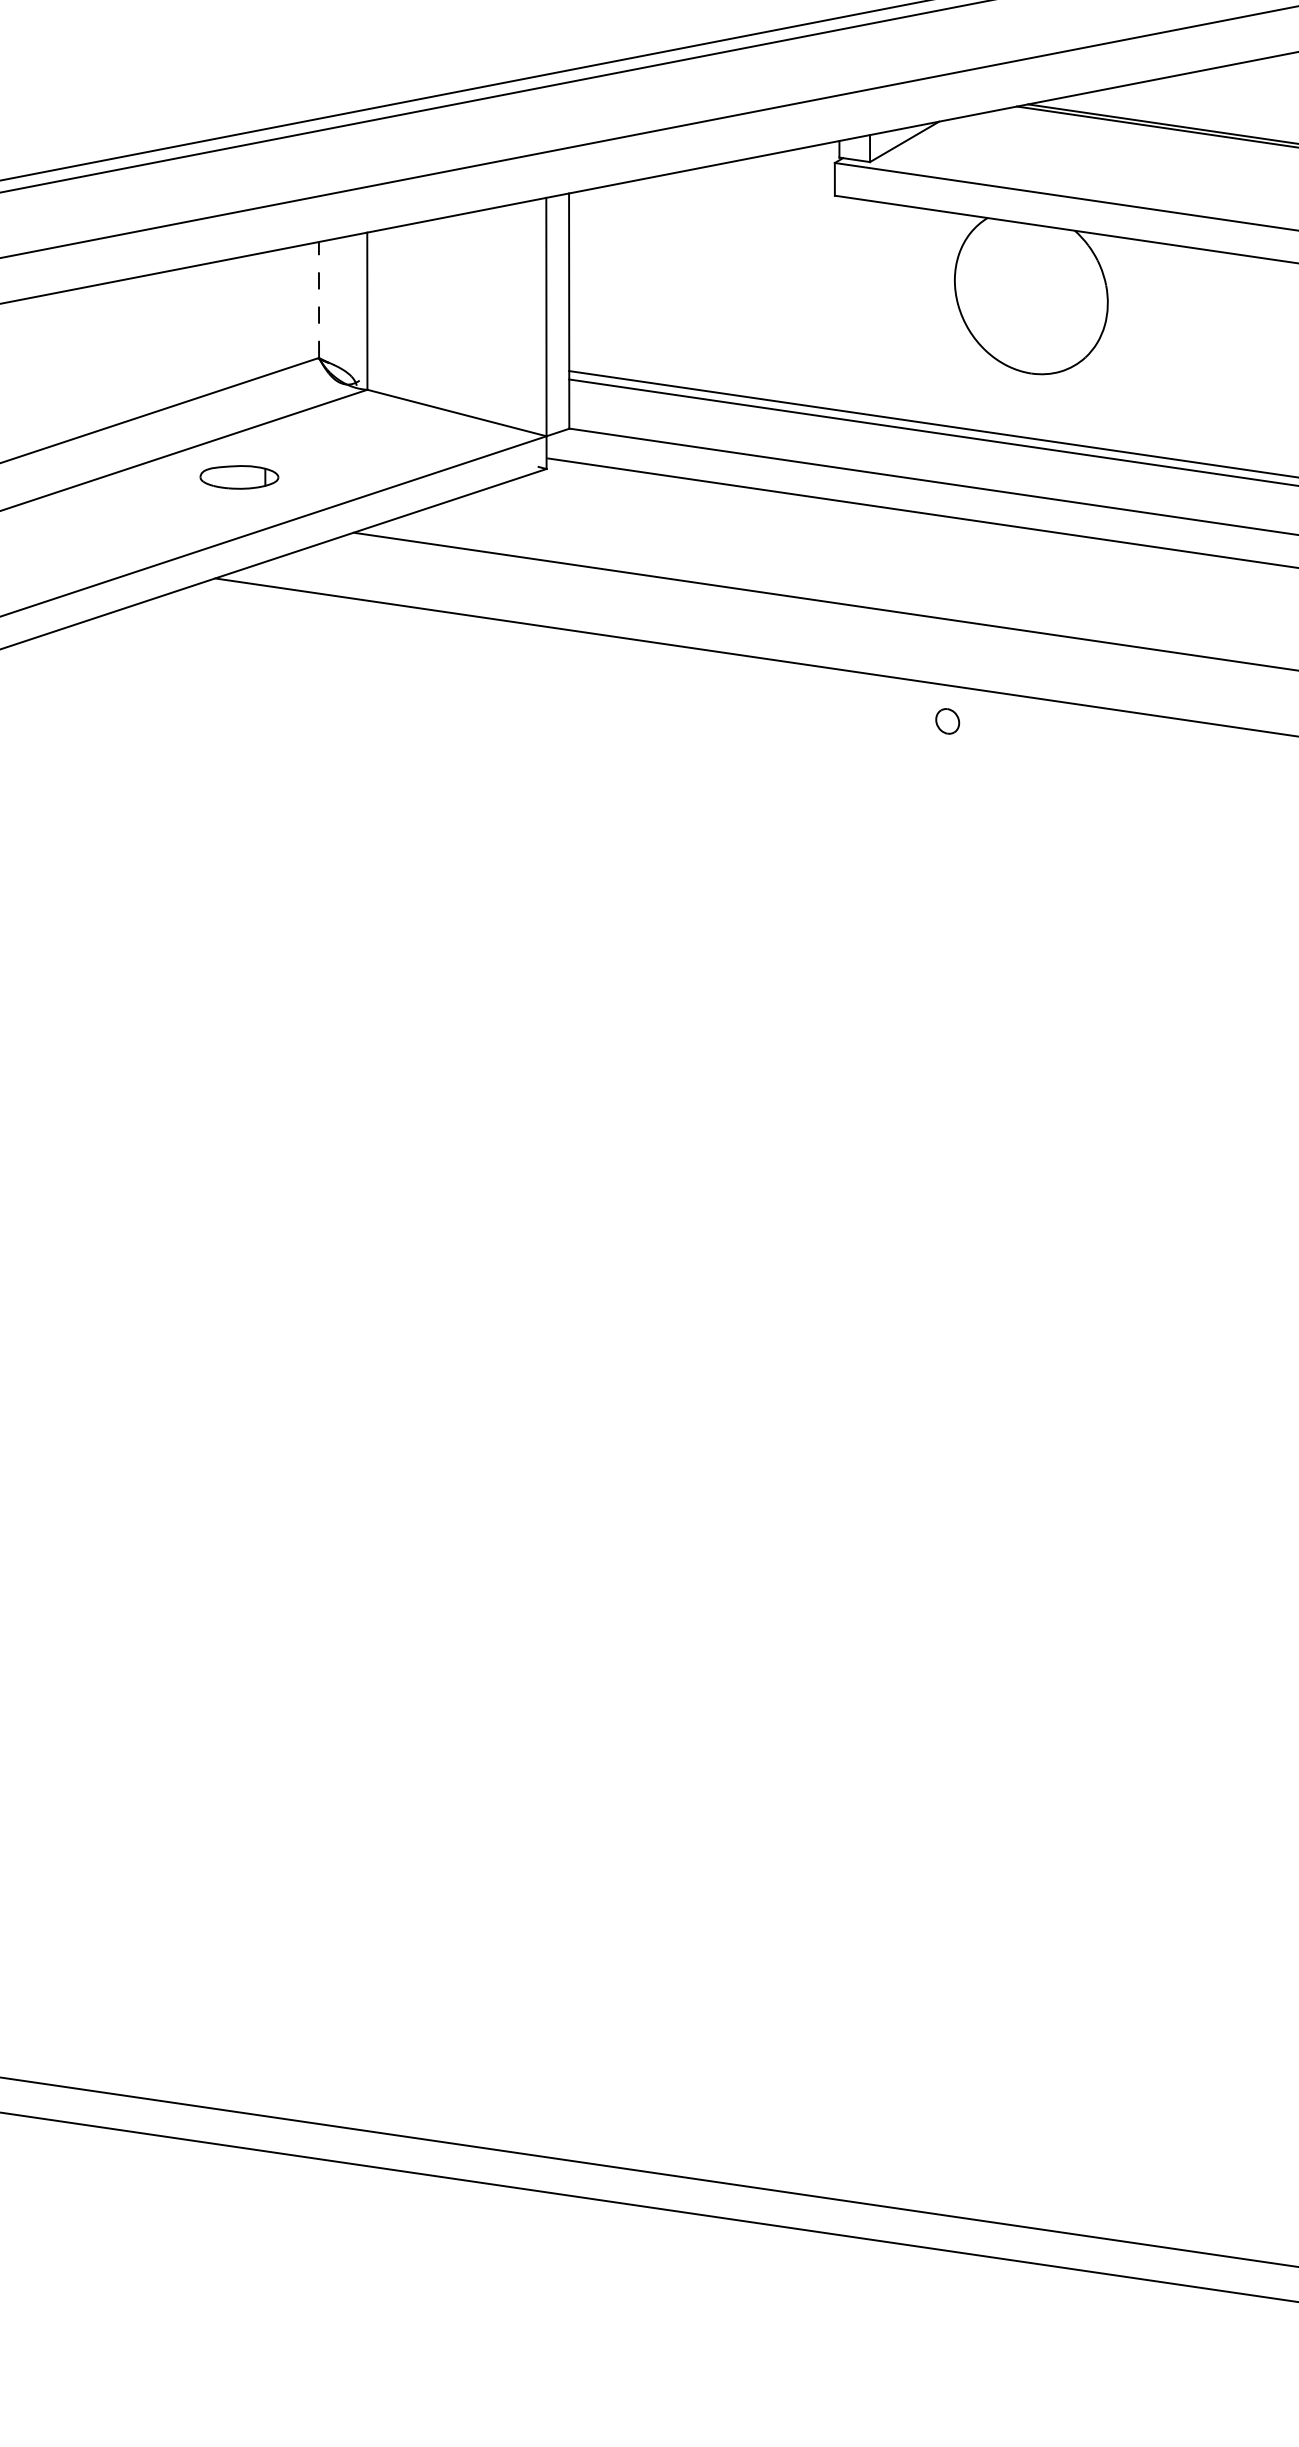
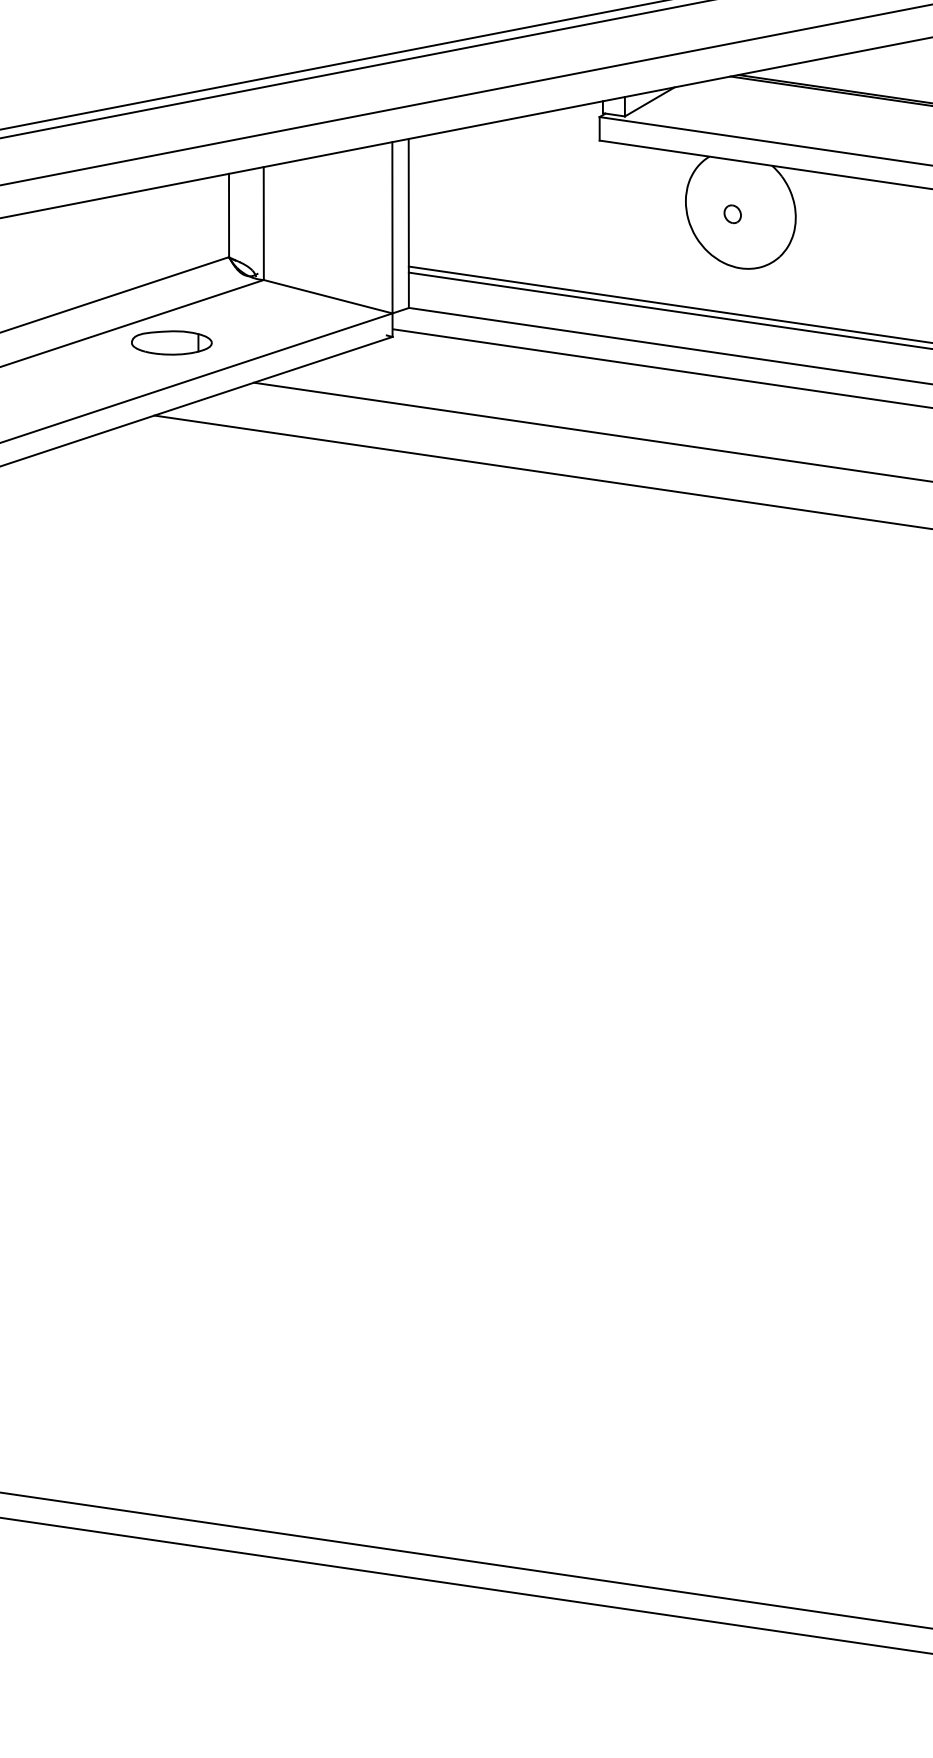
line: (319, 299) -> (229, 215), dashed -> solid
part: (238, 476) -> (171, 342), size x1.43
part: (947, 721) -> (732, 214), moved

